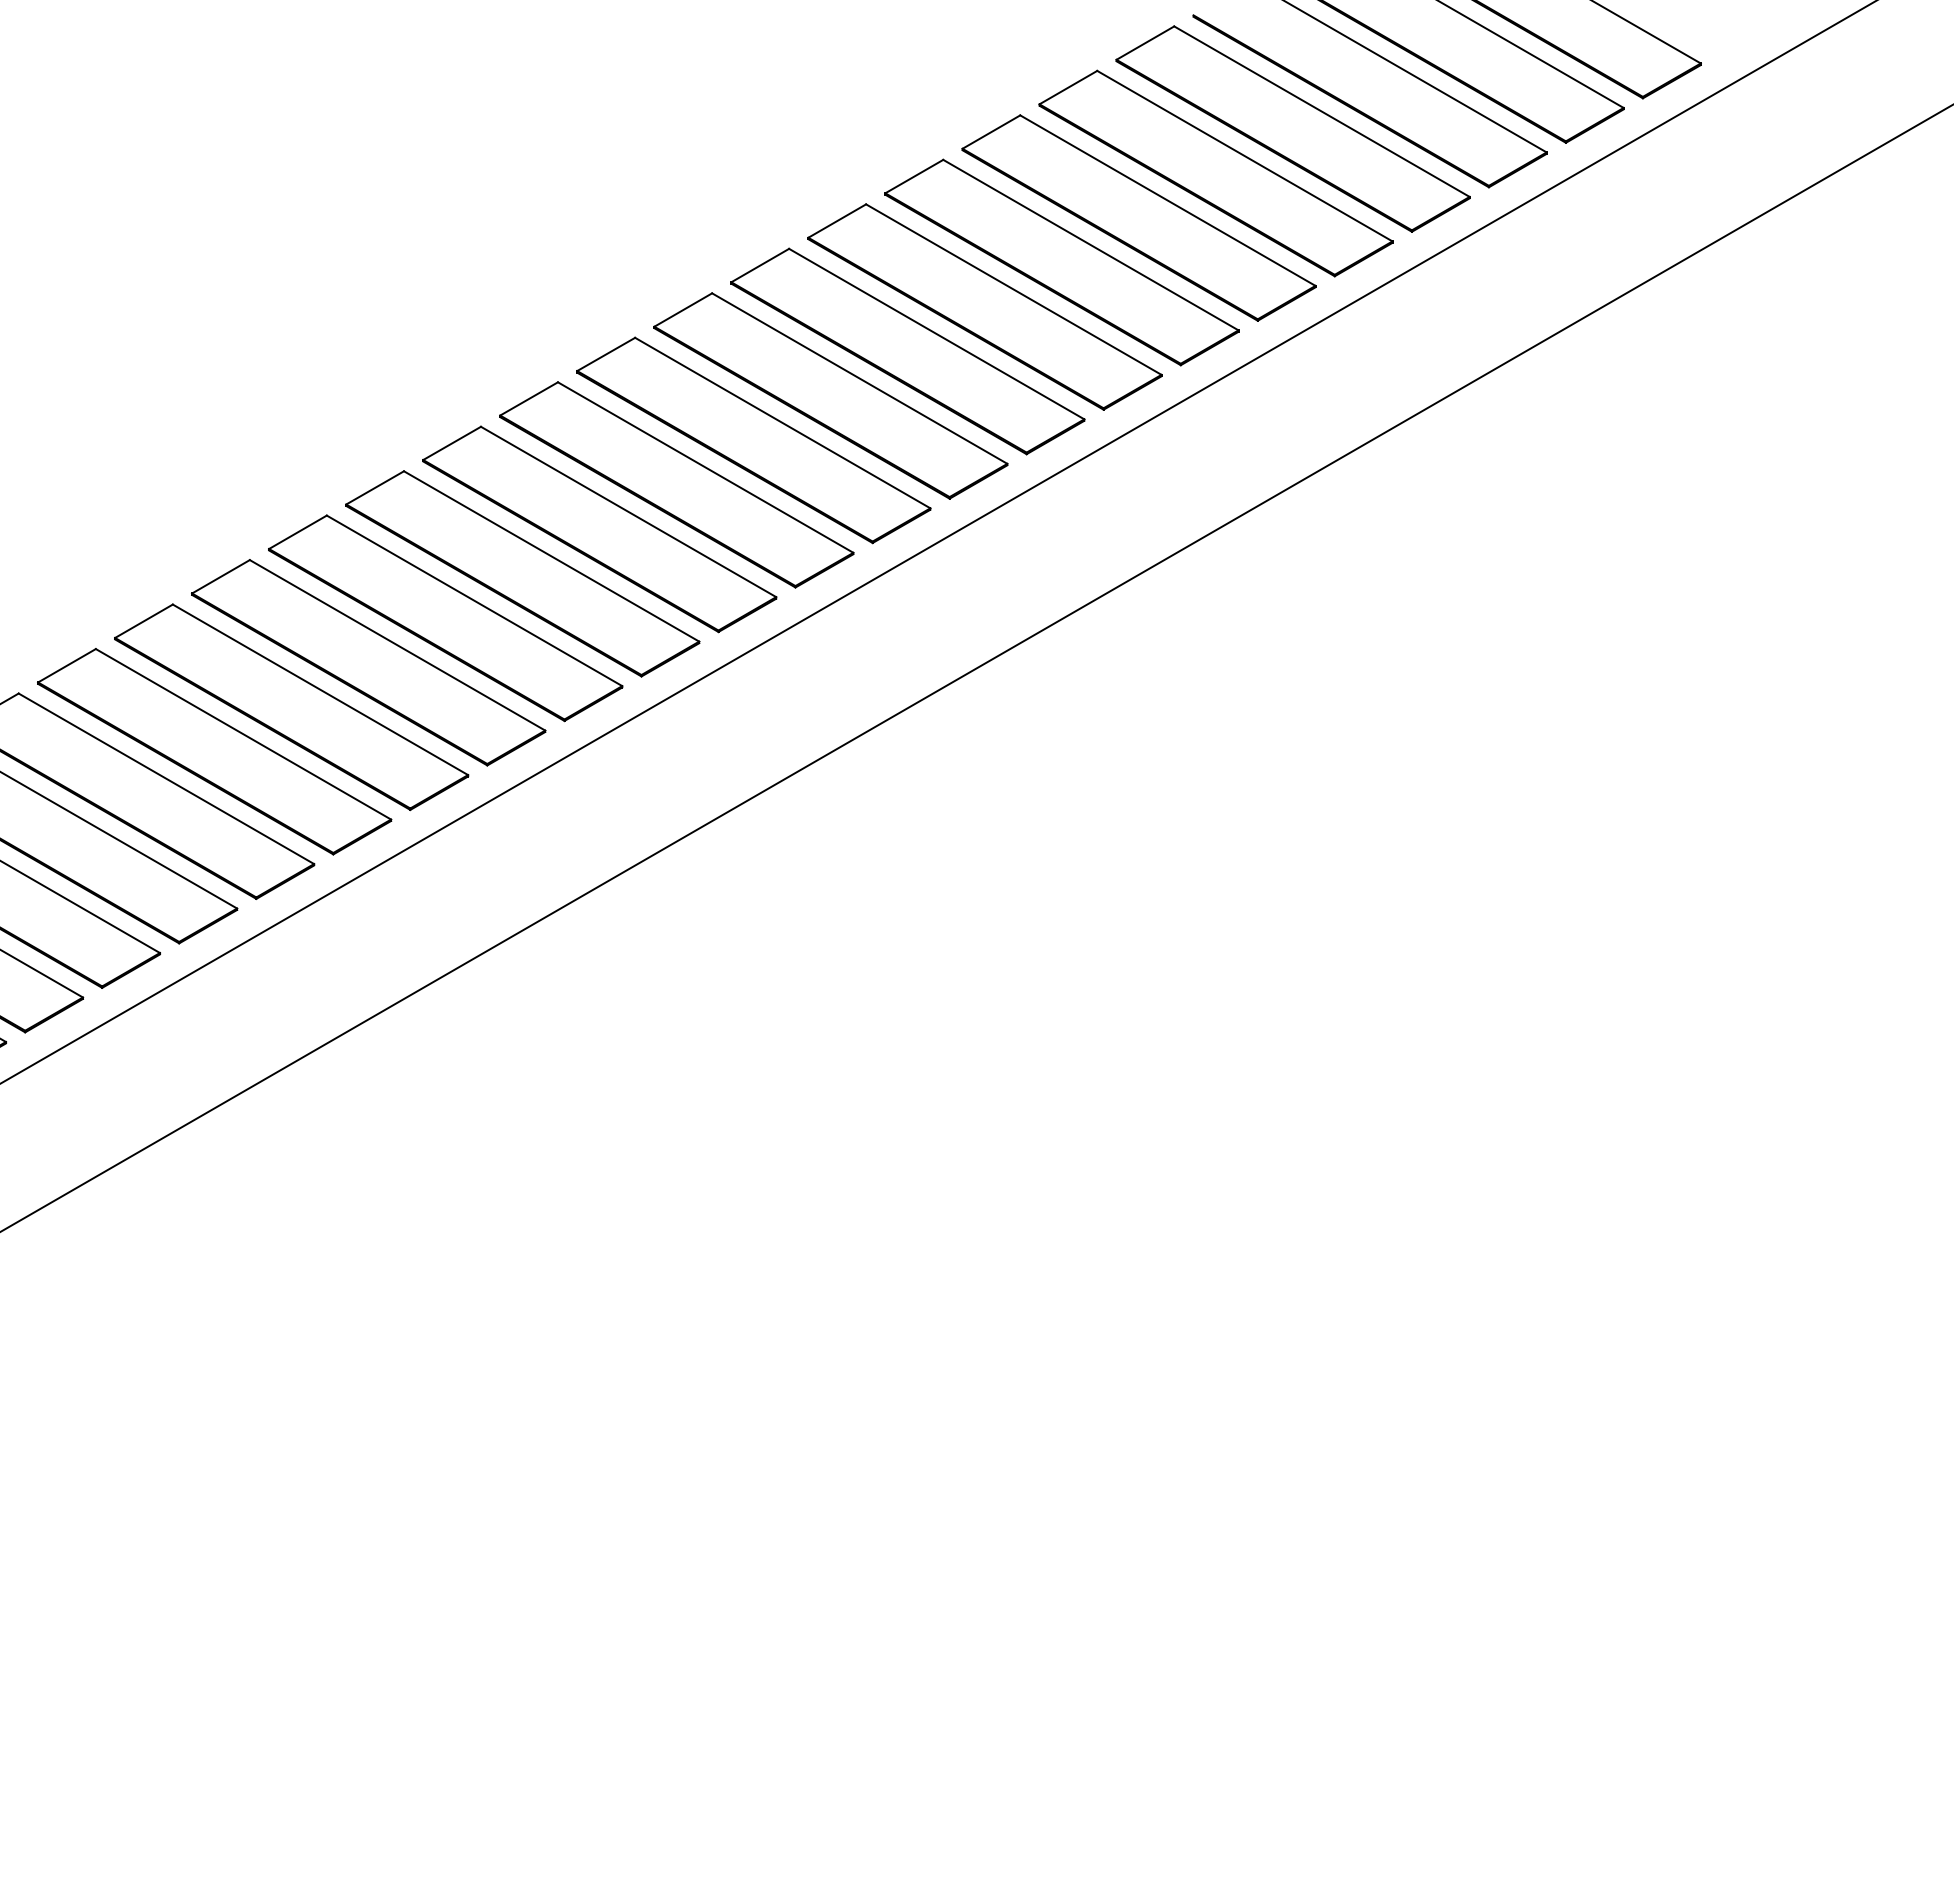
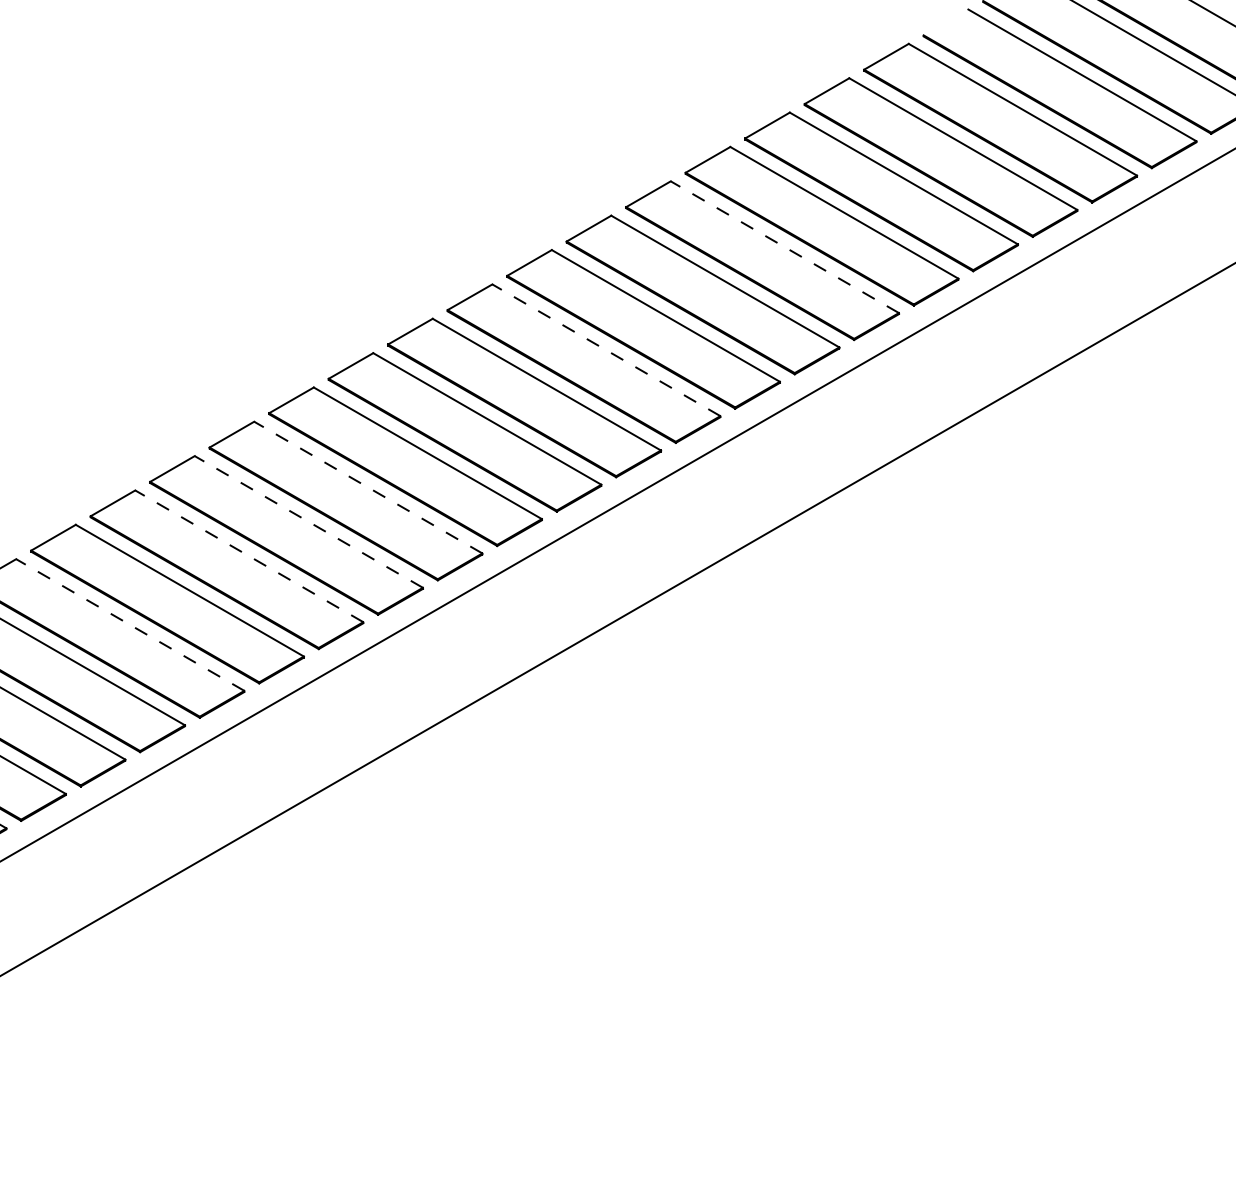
line: (1013, 289) -> (784, 247), solid -> dashed
line: (782, 422) -> (606, 349), solid -> dashed
line: (474, 600) -> (368, 487), solid -> dashed
line: (397, 645) -> (308, 522), solid -> dashed
line: (320, 689) -> (249, 556), solid -> dashed
line: (166, 778) -> (130, 624), solid -> dashed

